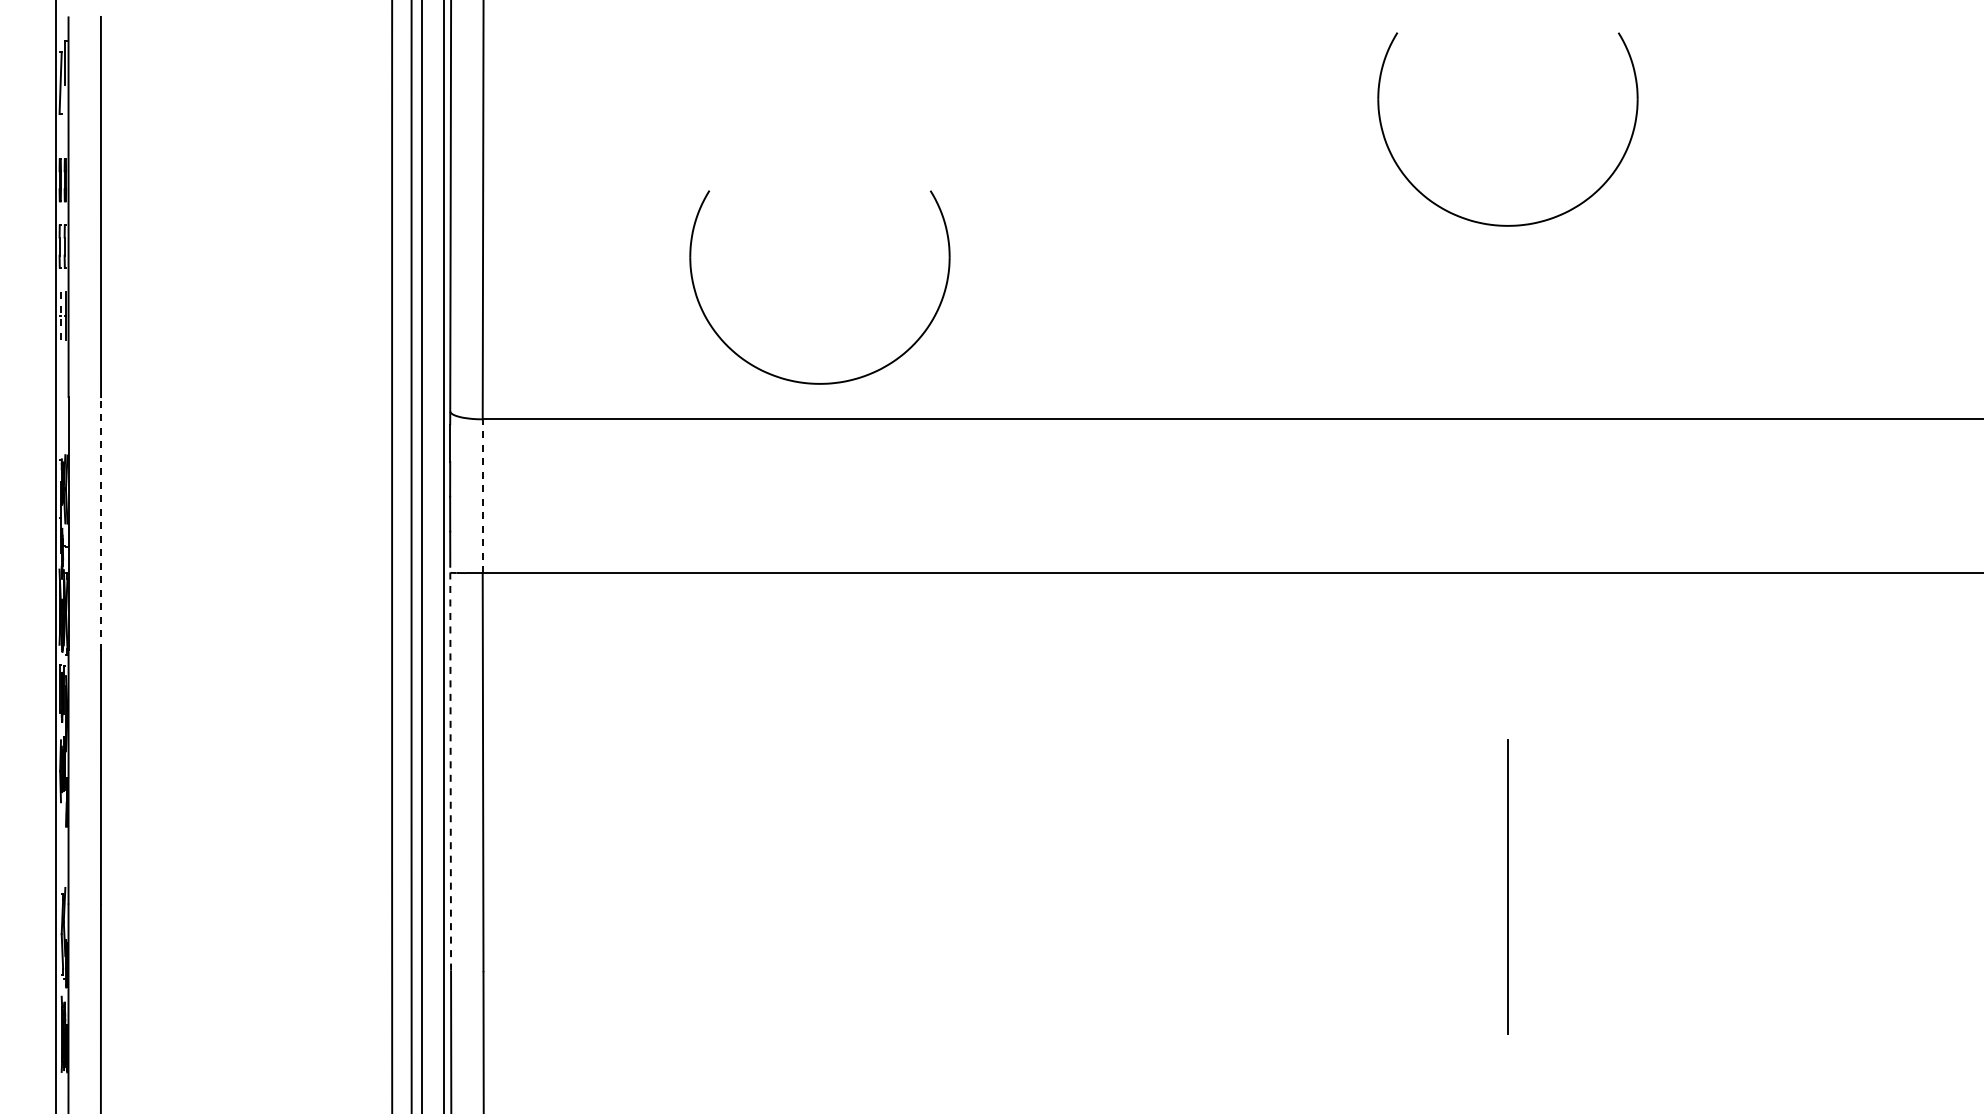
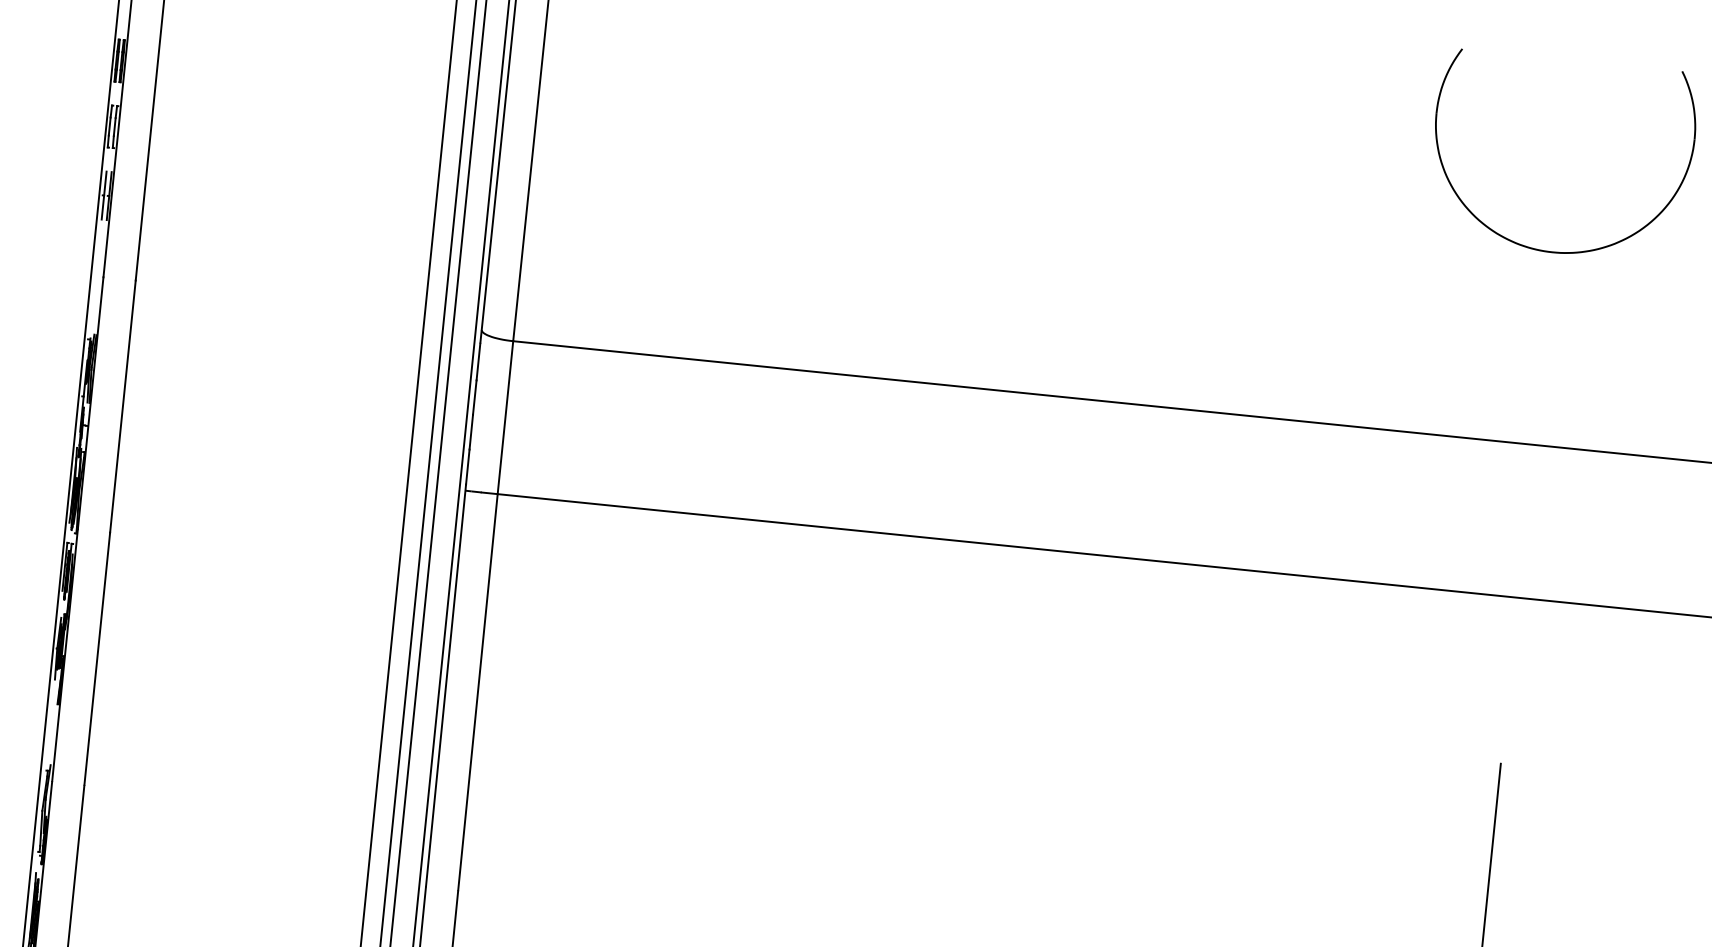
line: (61, 315) -> (104, 195), dashed -> solid
part: (815, 382) -> (848, 338), removed
line: (482, 496) -> (505, 417), dashed -> solid
line: (101, 523) -> (123, 406), dashed -> solid
line: (450, 768) -> (445, 685), dashed -> solid

